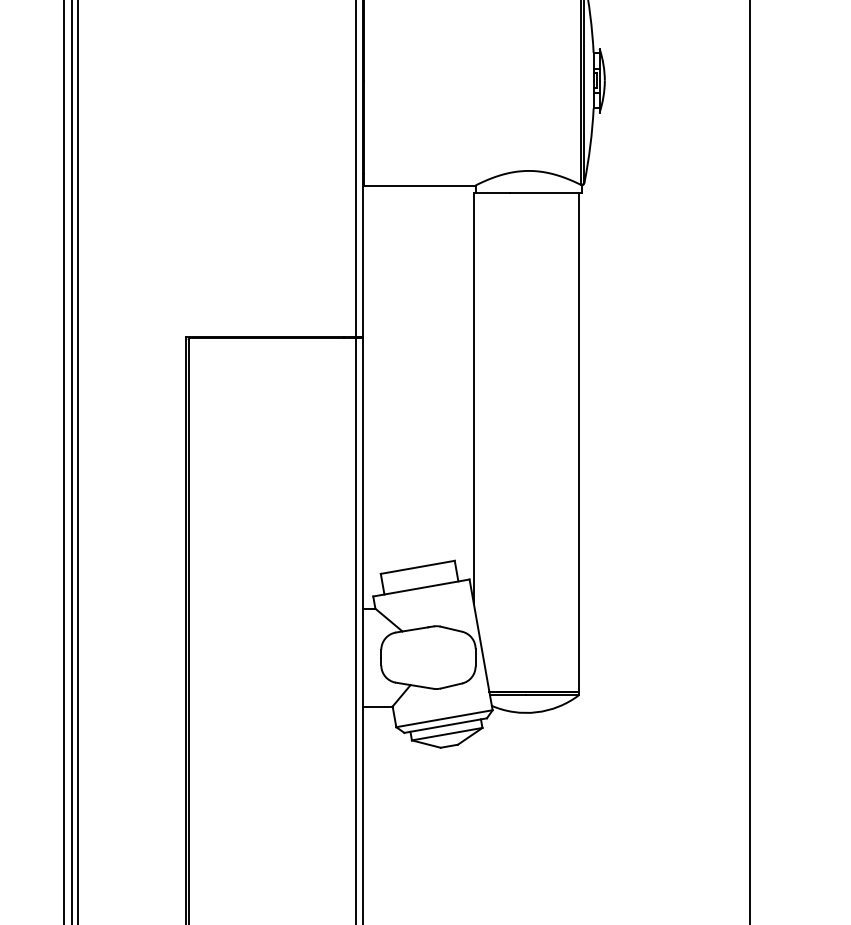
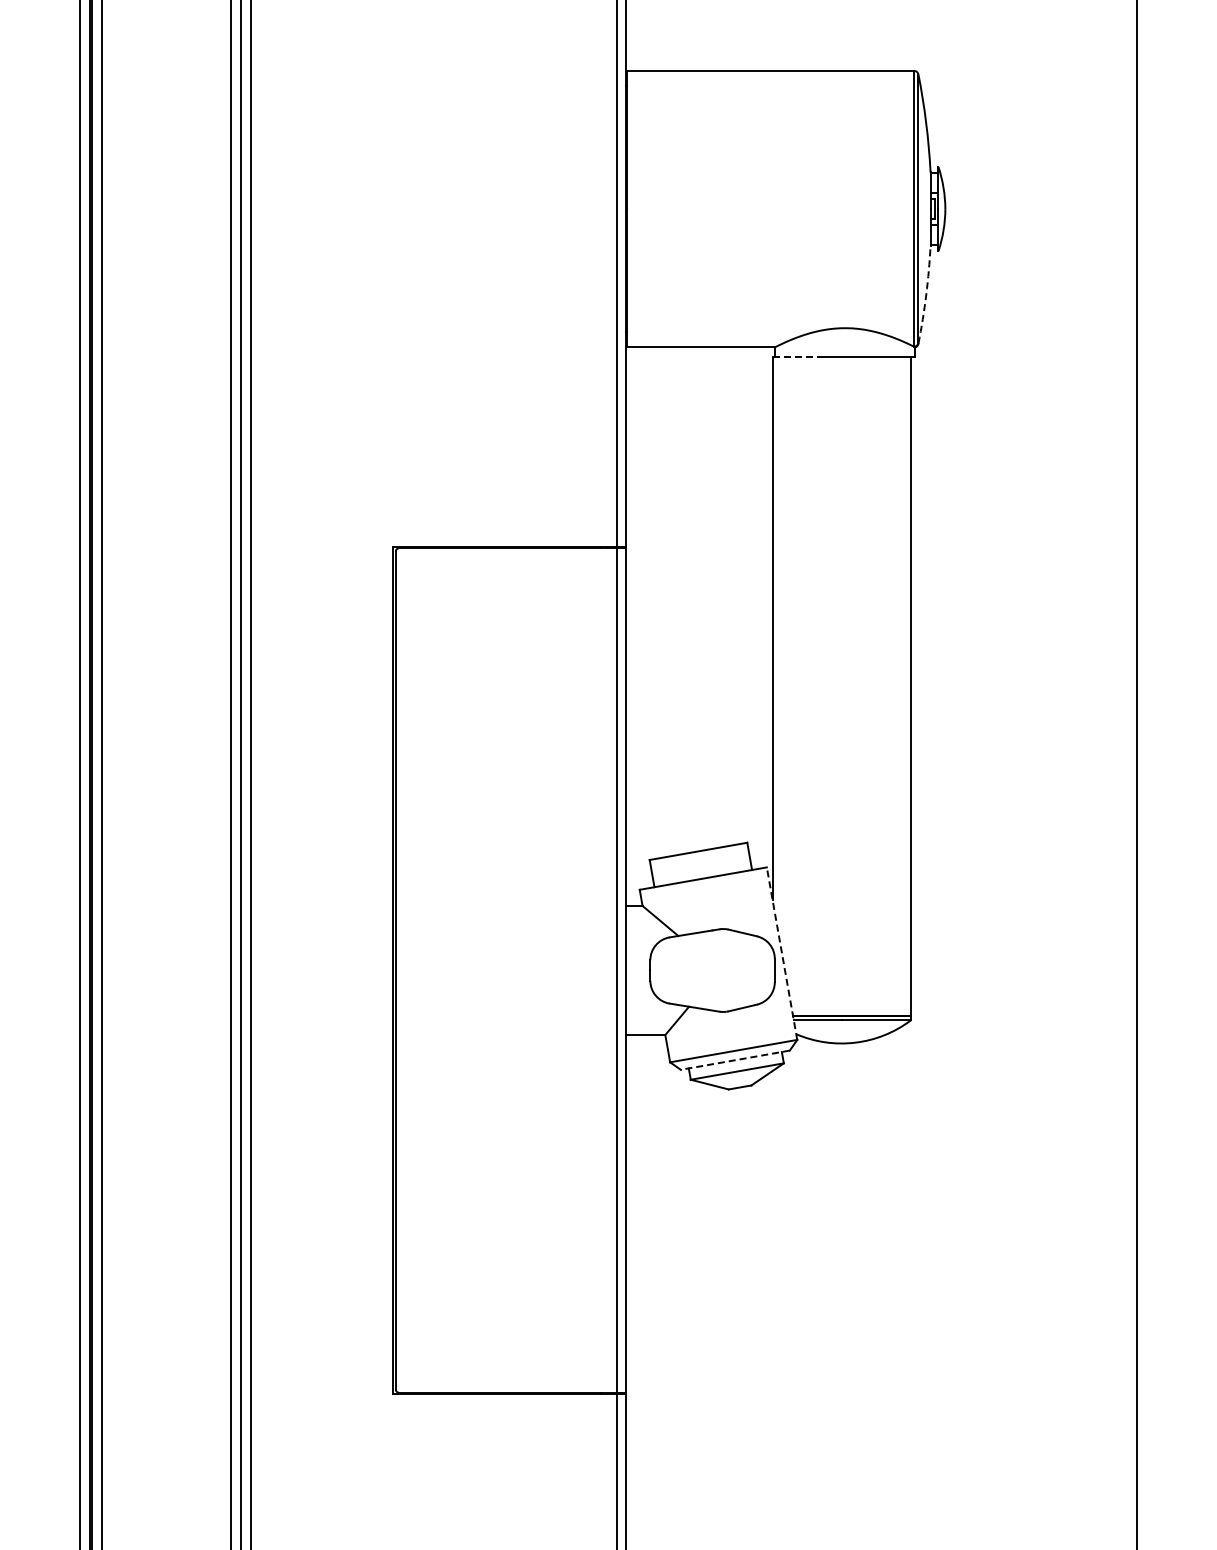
arc: (590, 145) -> (926, 294), solid -> dashed
line: (492, 192) -> (796, 356), solid -> dashed
line: (481, 644) -> (782, 953), solid -> dashed
line: (445, 725) -> (734, 1060), solid -> dashed

